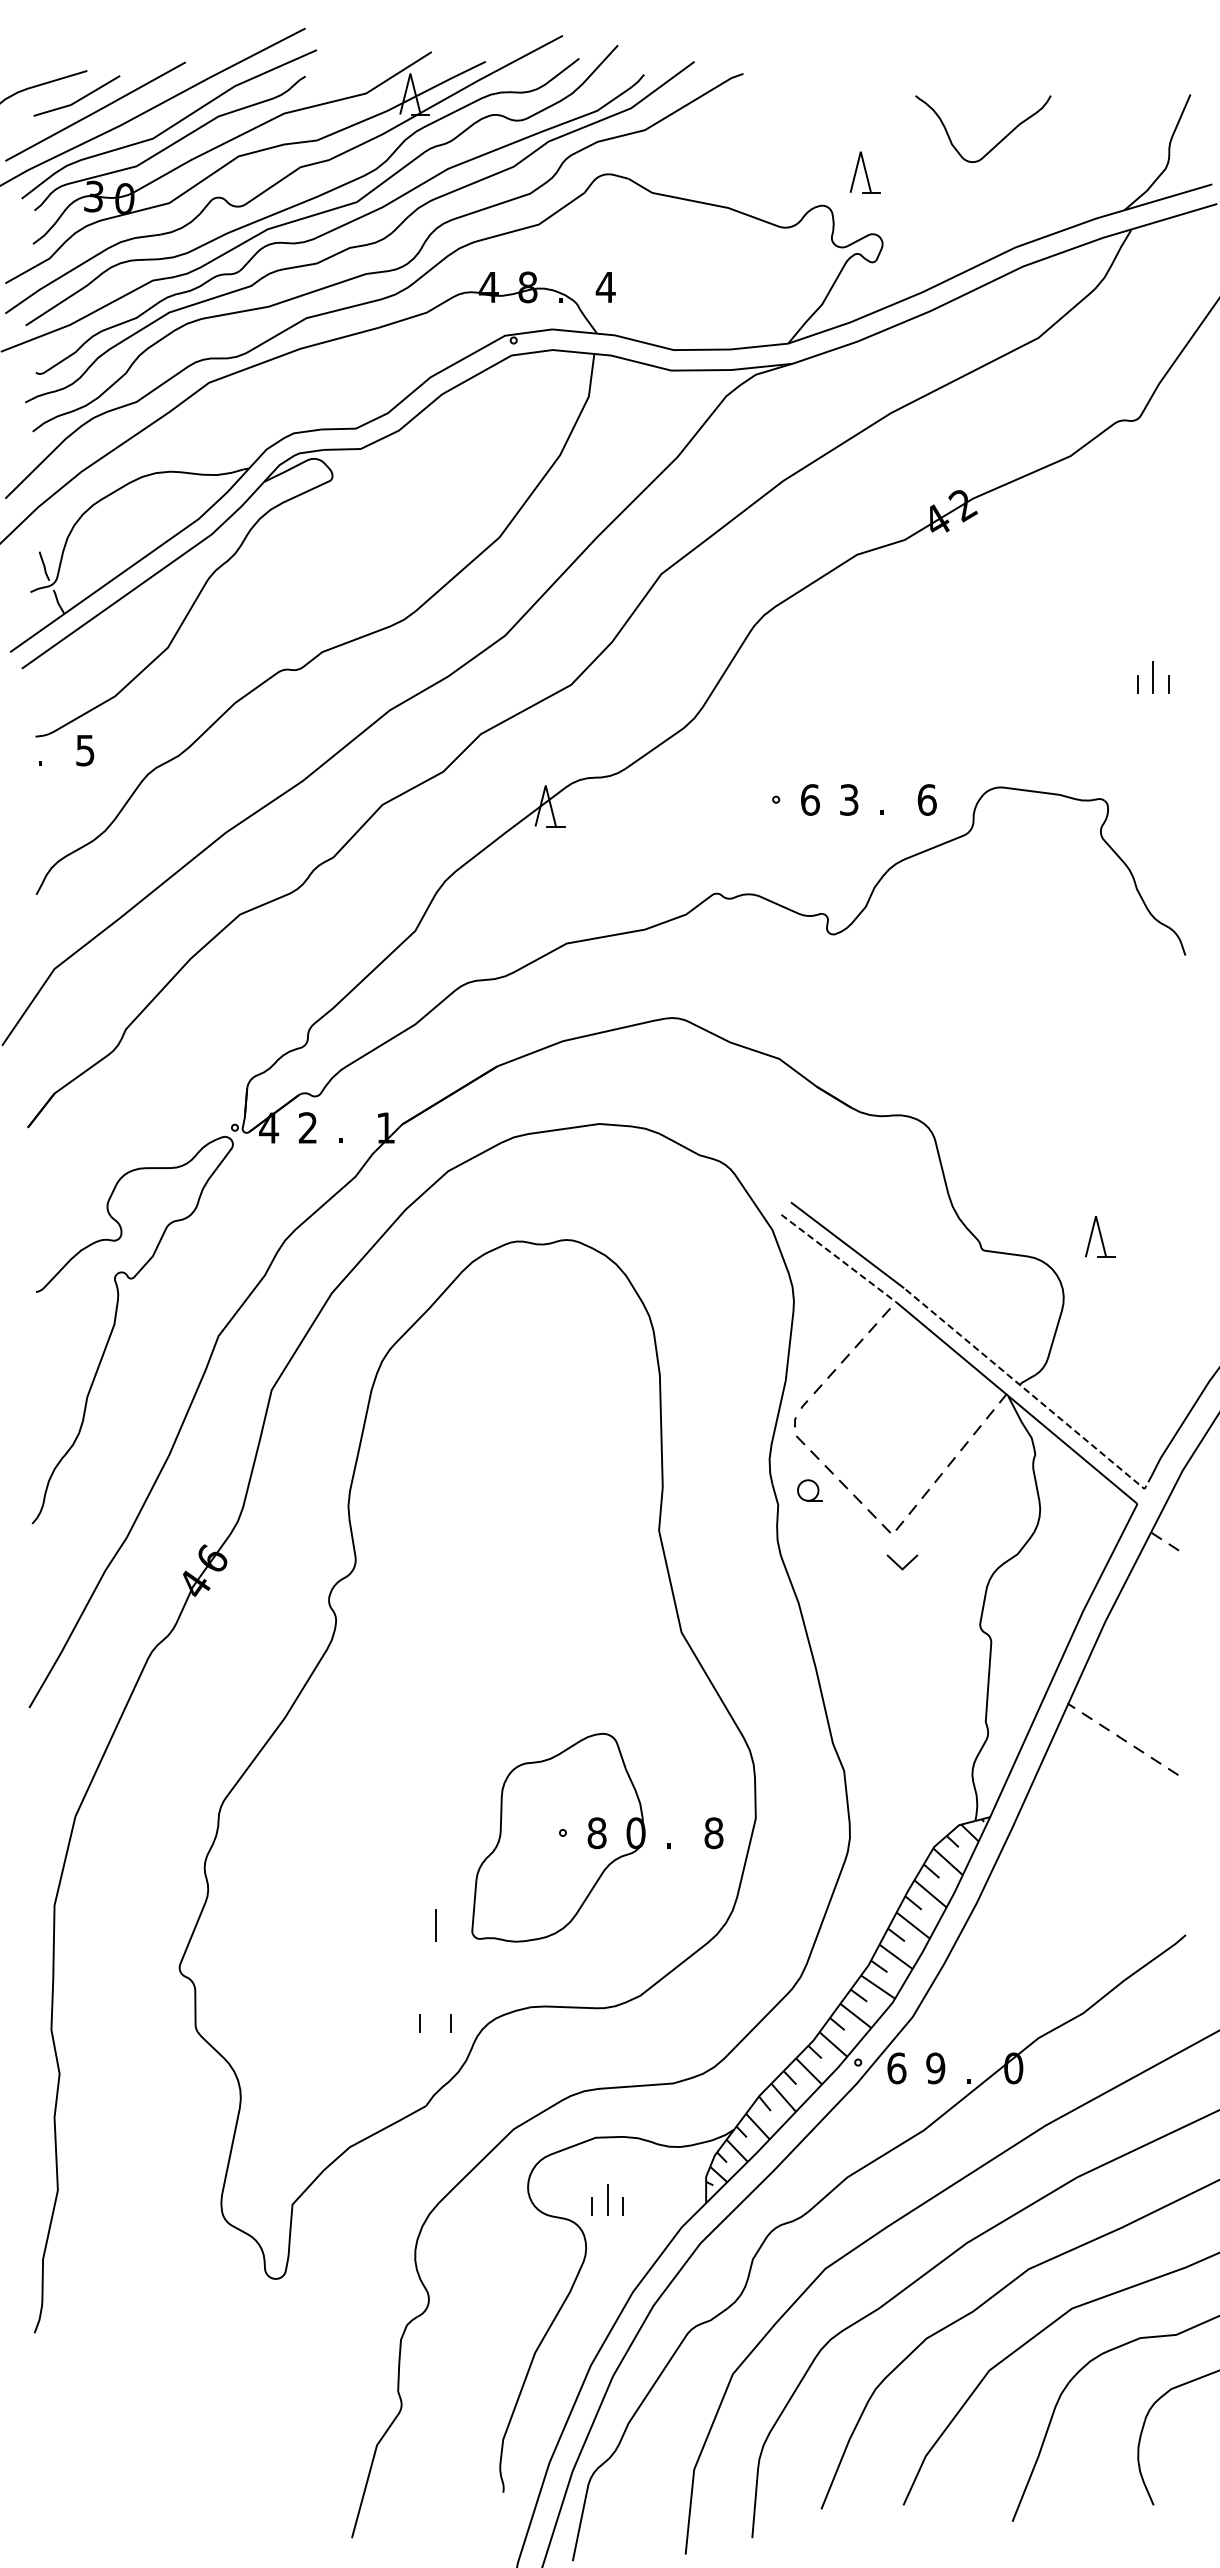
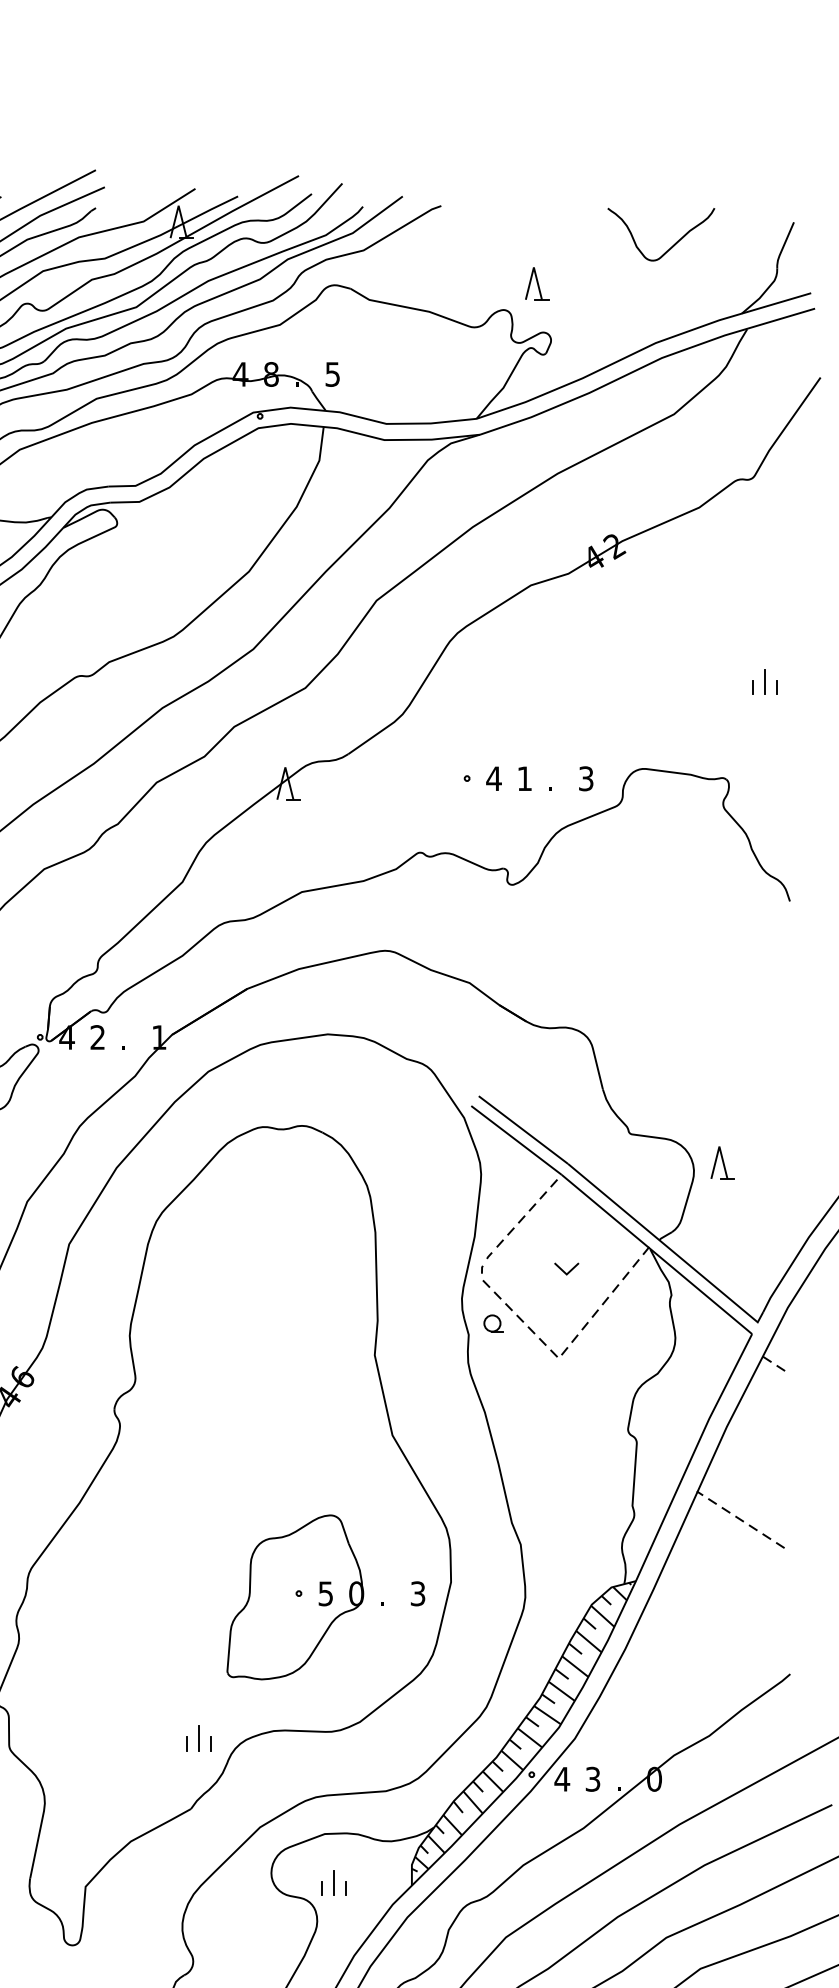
curve: (998, 142) -> (673, 245), moved
text: (605, 287) -> (332, 374), 4 -> 5
text: (810, 799) -> (494, 778), 6 -> 4
text: (849, 799) -> (524, 778), 3 -> 1
text: (926, 799) -> (585, 778), 6 -> 3
part: (1100, 1236) -> (722, 1162), moved
line: (839, 1258) -> (517, 1140), dashed -> solid
line: (1030, 1393) -> (667, 1246), dashed -> solid
line: (899, 1565) -> (564, 1271), moved
text: (596, 1833) -> (325, 1594), 8 -> 5
text: (713, 1833) -> (417, 1594), 8 -> 3
line: (435, 1925) -> (198, 1738), moved
text: (896, 2068) -> (562, 1779), 6 -> 4
text: (935, 2068) -> (592, 1779), 9 -> 3

